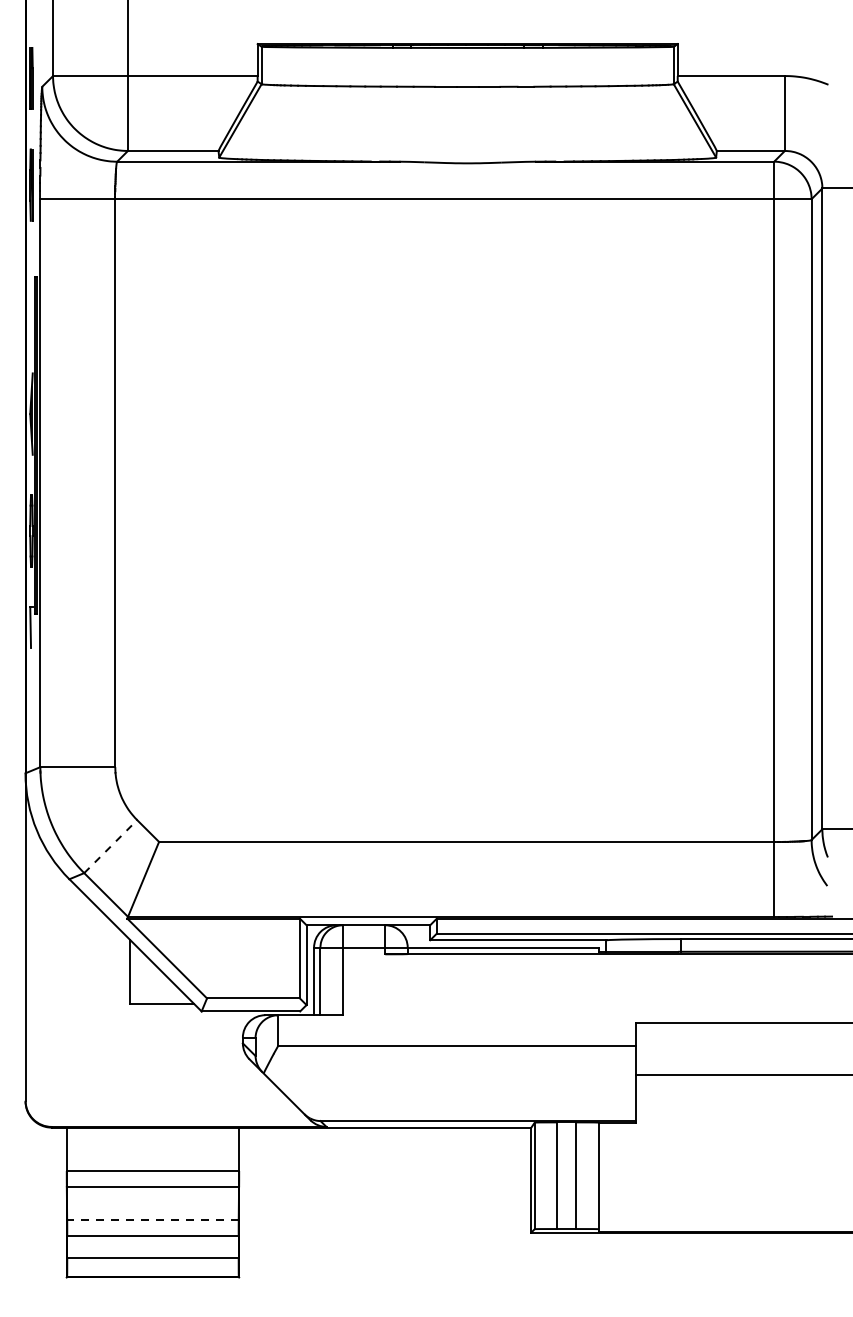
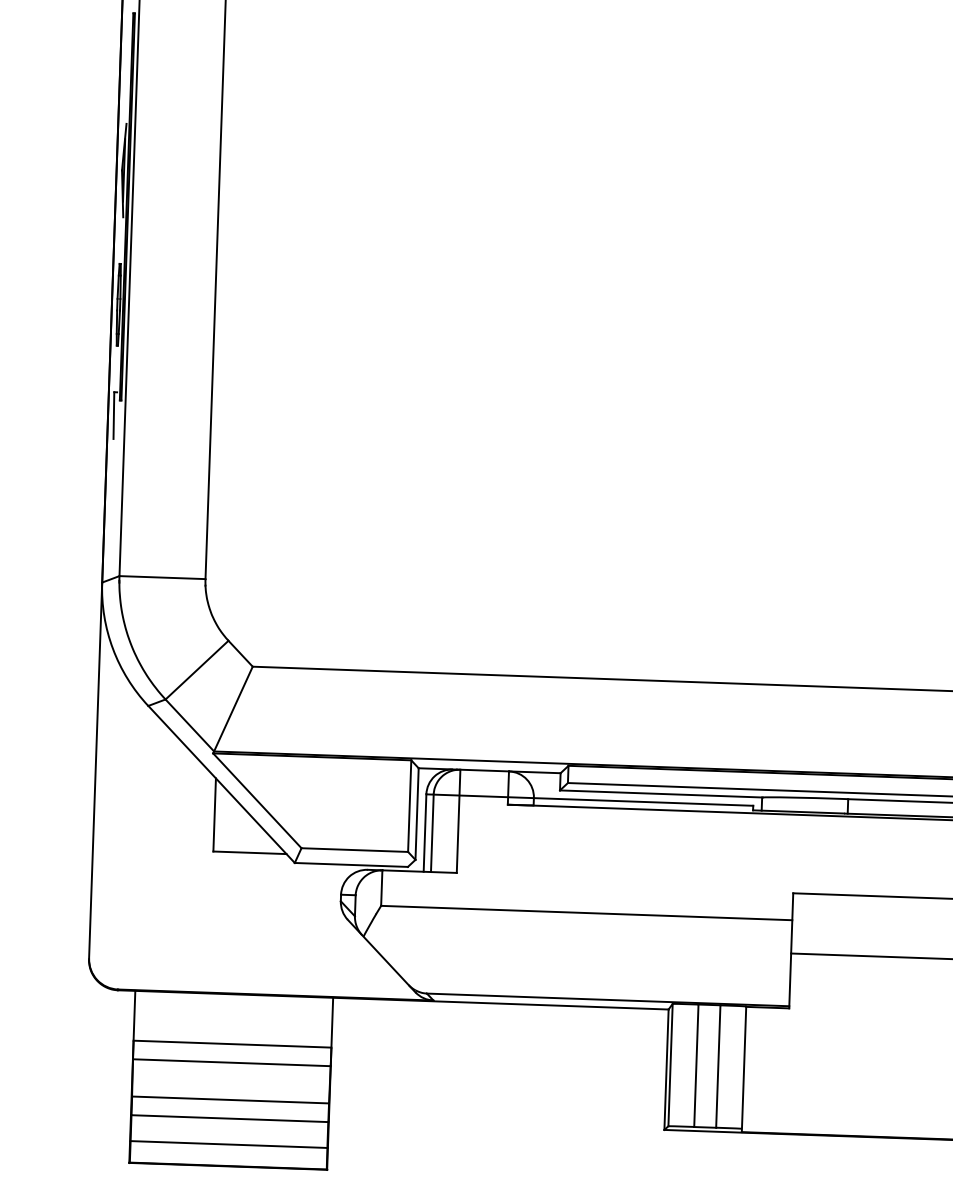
line: (111, 846) -> (197, 670), dashed -> solid
line: (152, 1219) -> (230, 1099), dashed -> solid

